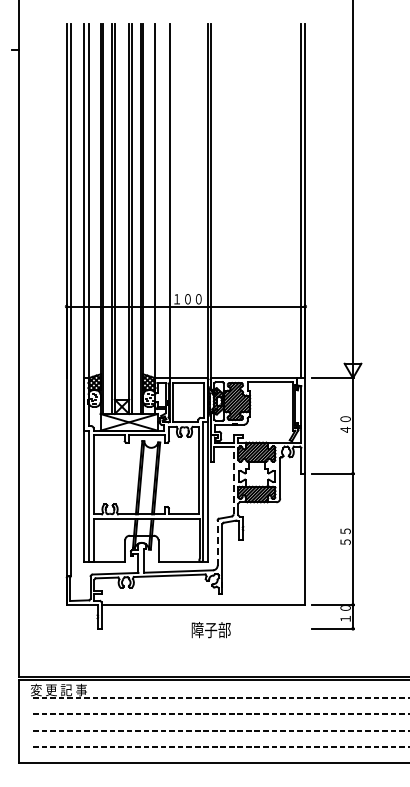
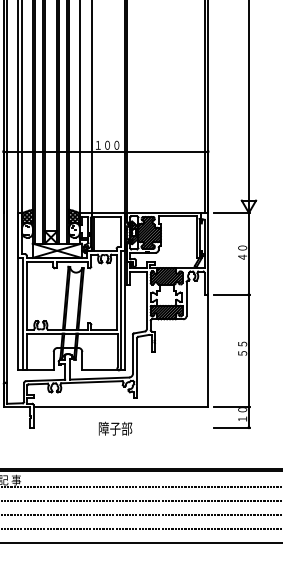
line: (233, 480) -> (146, 300), dashed -> solid
line: (217, 542) -> (132, 353), dashed -> solid
text: (210, 630) -> (114, 429), moved

